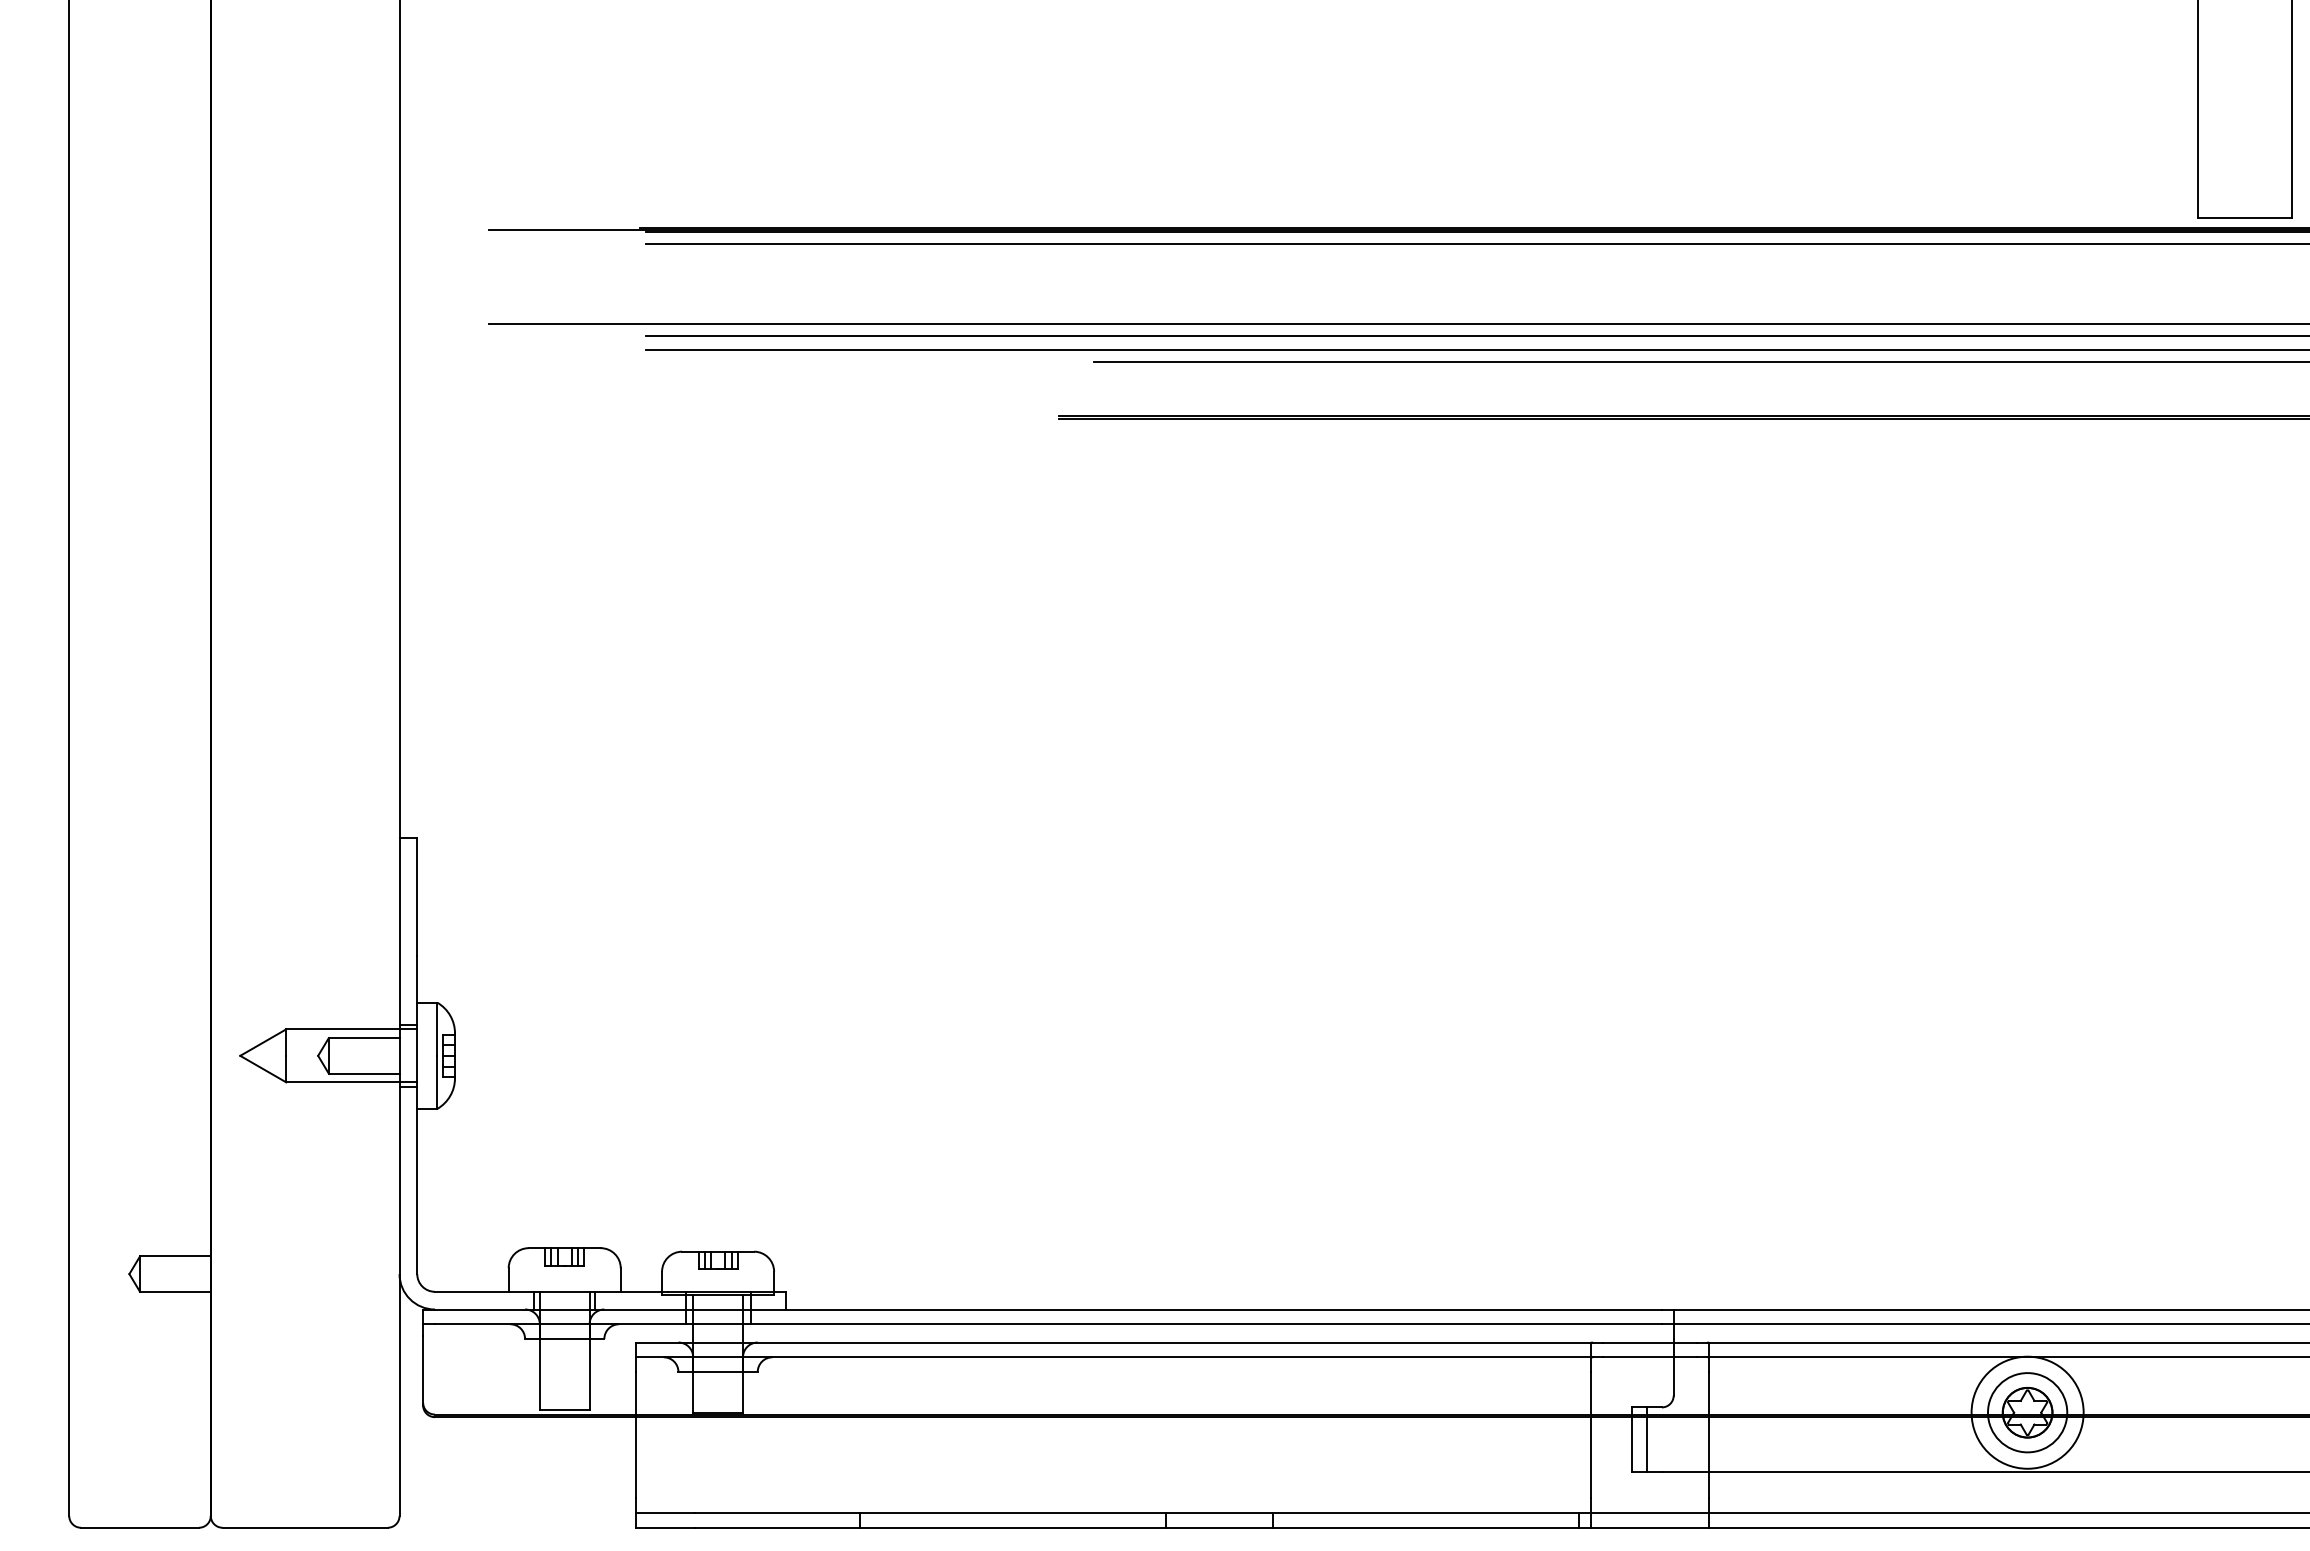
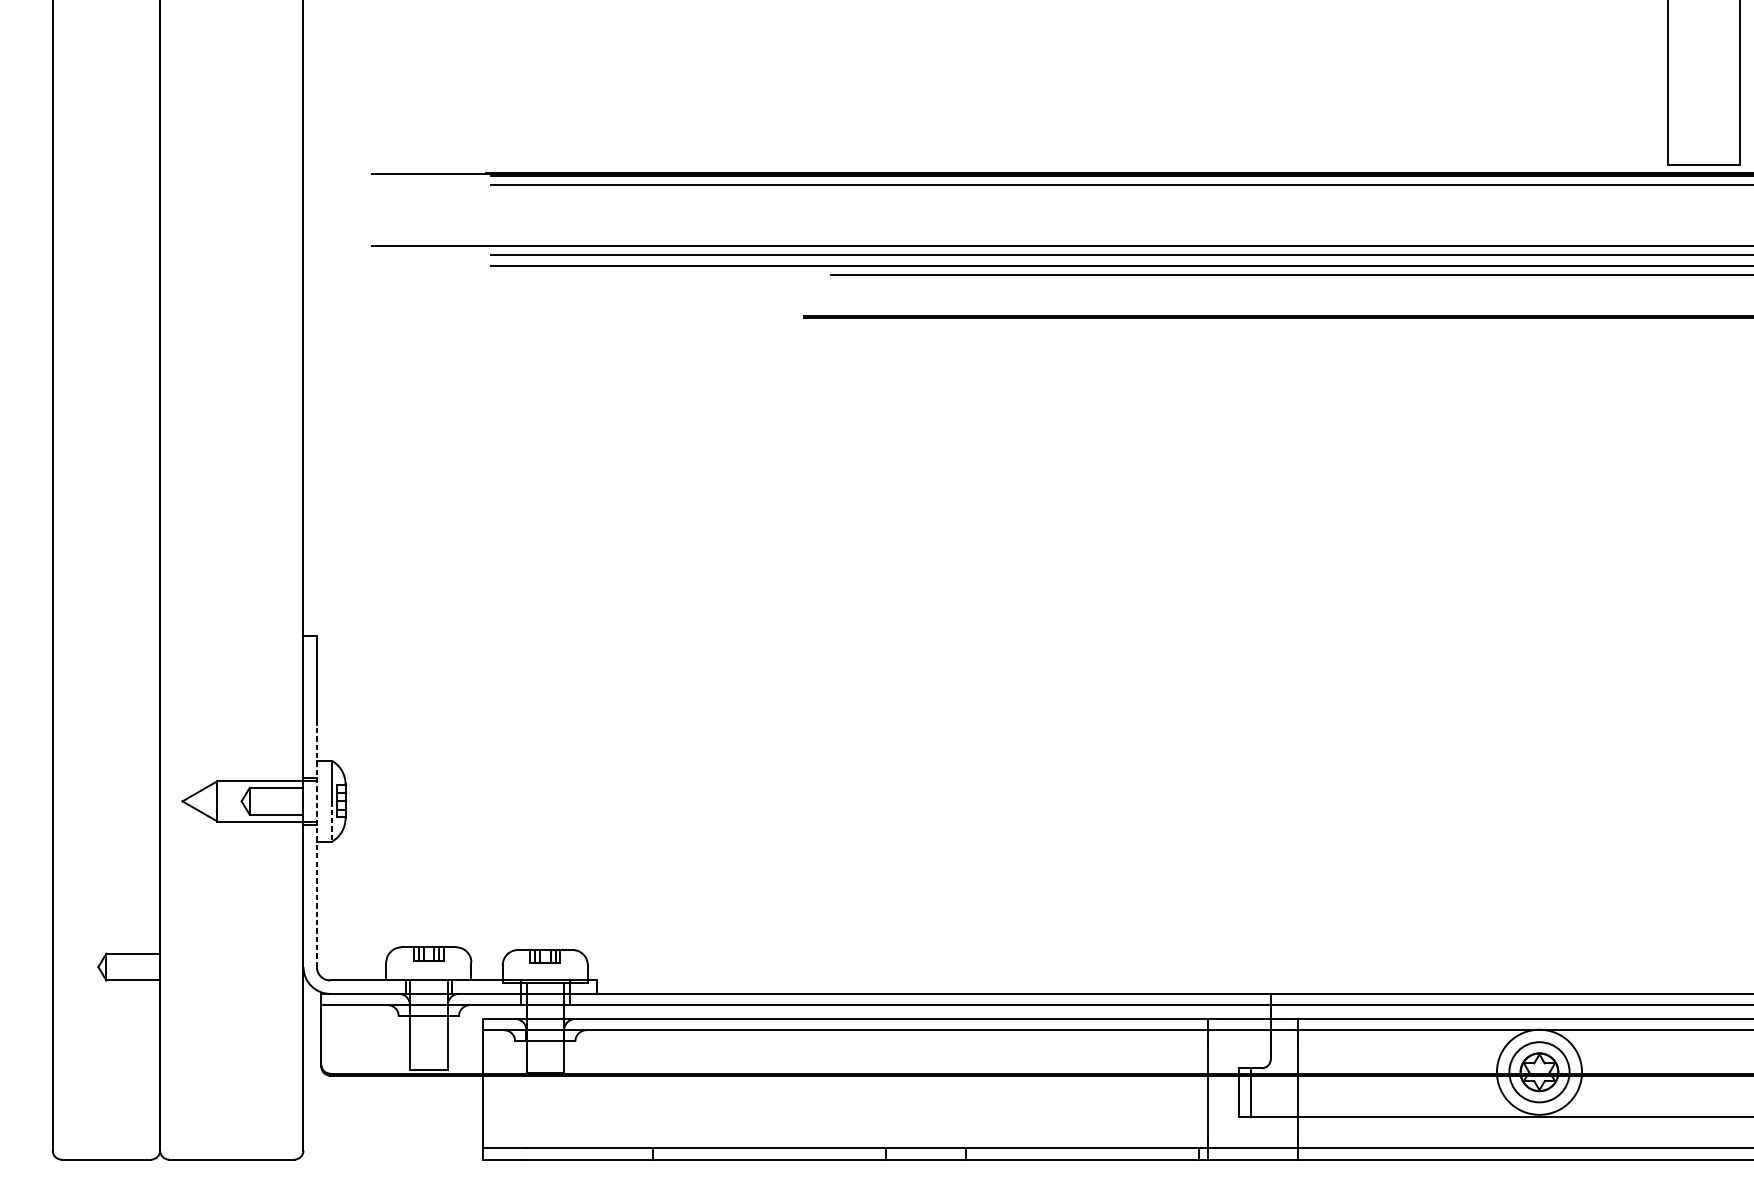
line: (437, 1082) -> (332, 821), solid -> dashed
line: (417, 1114) -> (317, 845), solid -> dashed

